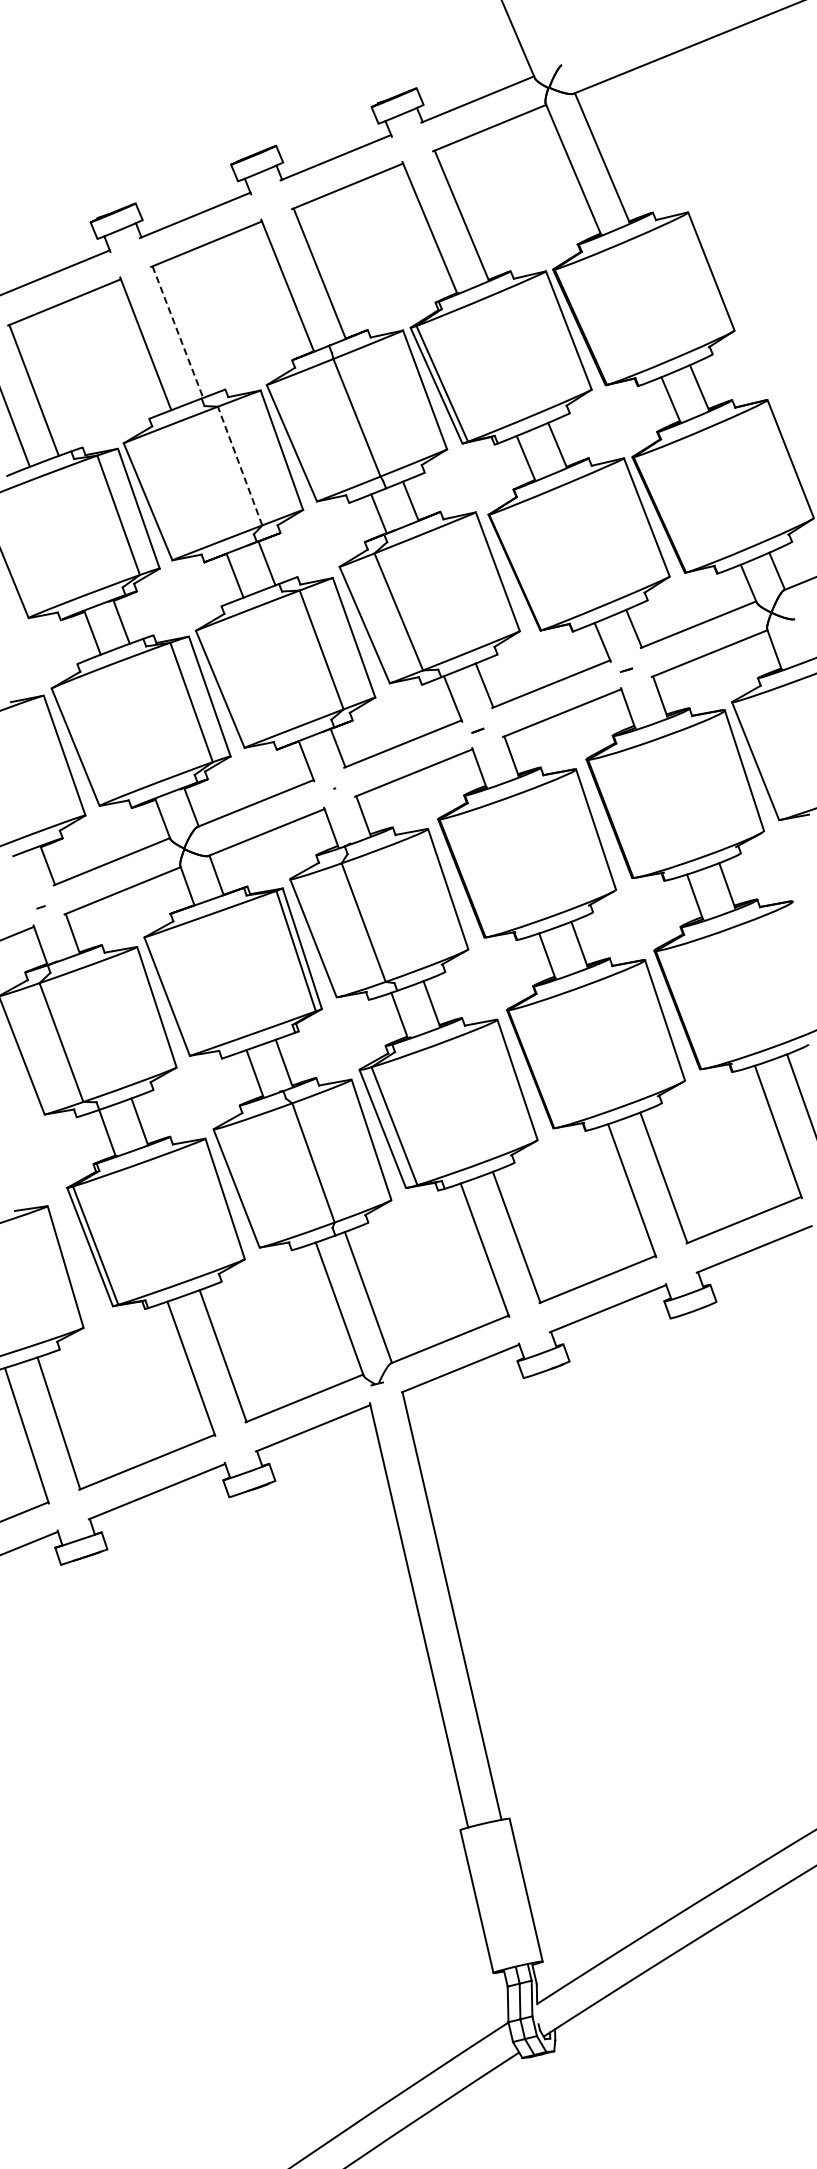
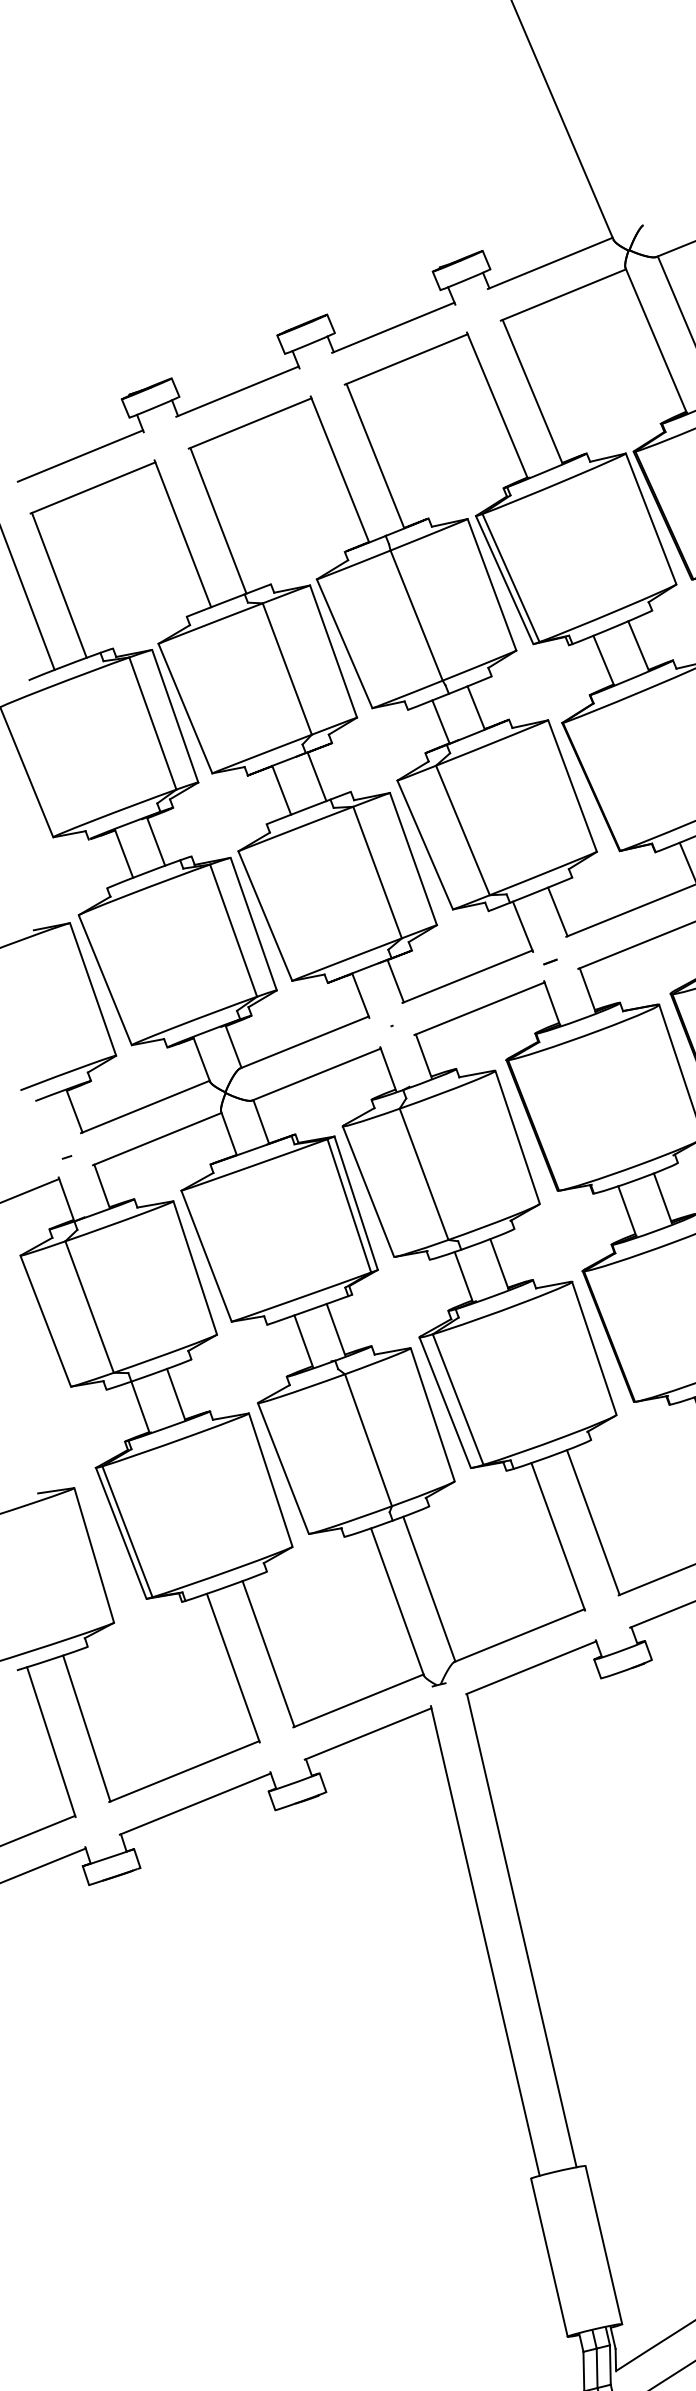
line: (177, 332) -> (218, 521), dashed -> solid
line: (239, 465) -> (286, 668), dashed -> solid

